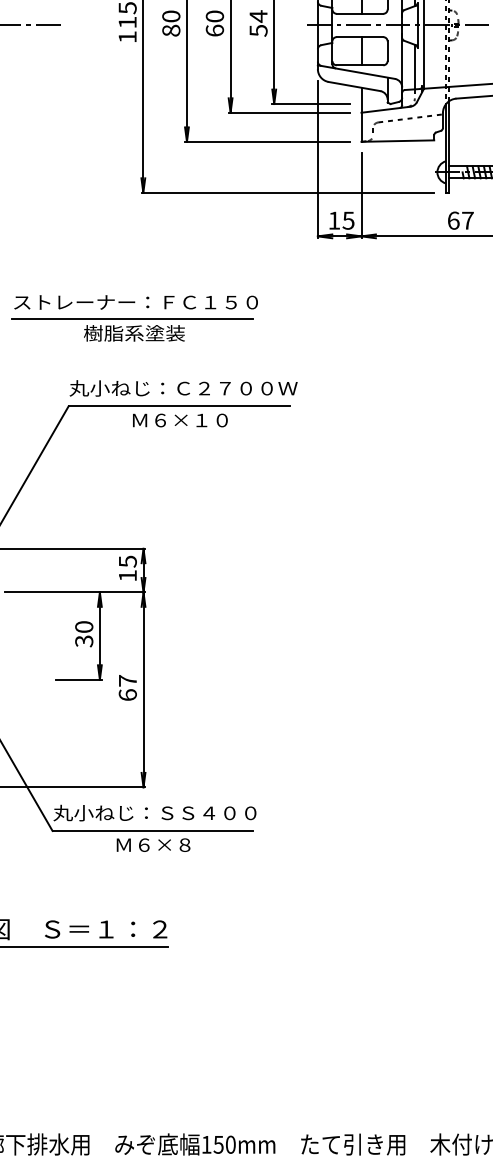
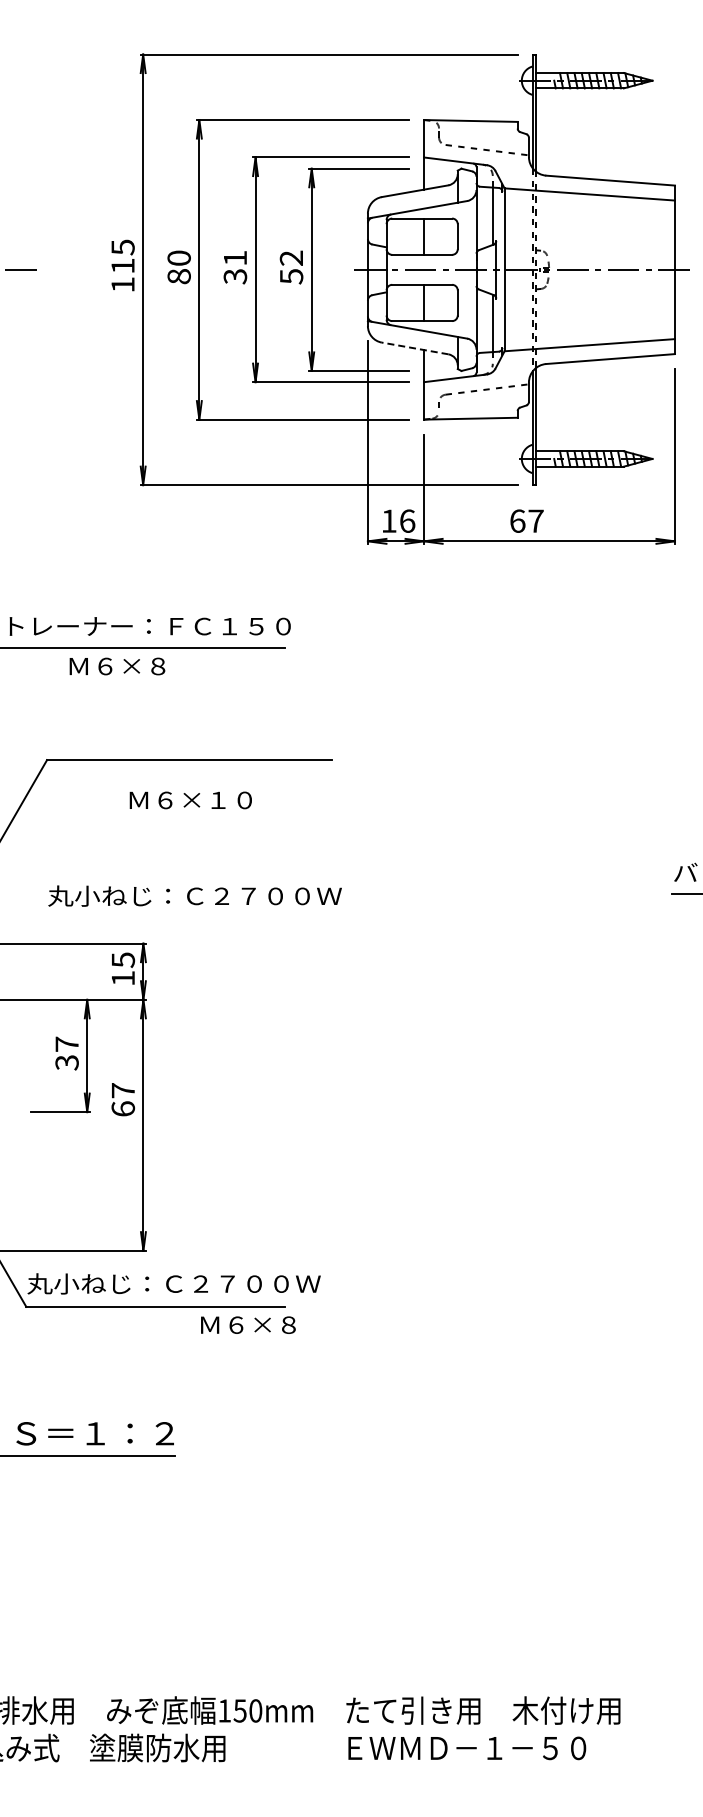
text: (257, 16) -> (290, 258), 54 -> 52
text: (215, 23) -> (235, 267), 60 -> 31
line: (354, 86) -> (415, 348), solid -> dashed
text: (348, 220) -> (407, 520), 15 -> 16
text: (460, 220) -> (526, 520), moved
text: (134, 332) -> (131, 665), 樹脂系塗装 -> Ｍ６×８
text: (183, 387) -> (194, 895), moved
text: (180, 420) -> (190, 800), moved
text: (83, 626) -> (66, 1043), 30 -> 37
text: (127, 687) -> (122, 1099), moved
text: (221, 812) -> (243, 1283), 丸小ねじ：ＳＳ４００ -> 丸小ねじ：Ｃ２７００Ｗ
text: (153, 844) -> (248, 1324), moved

